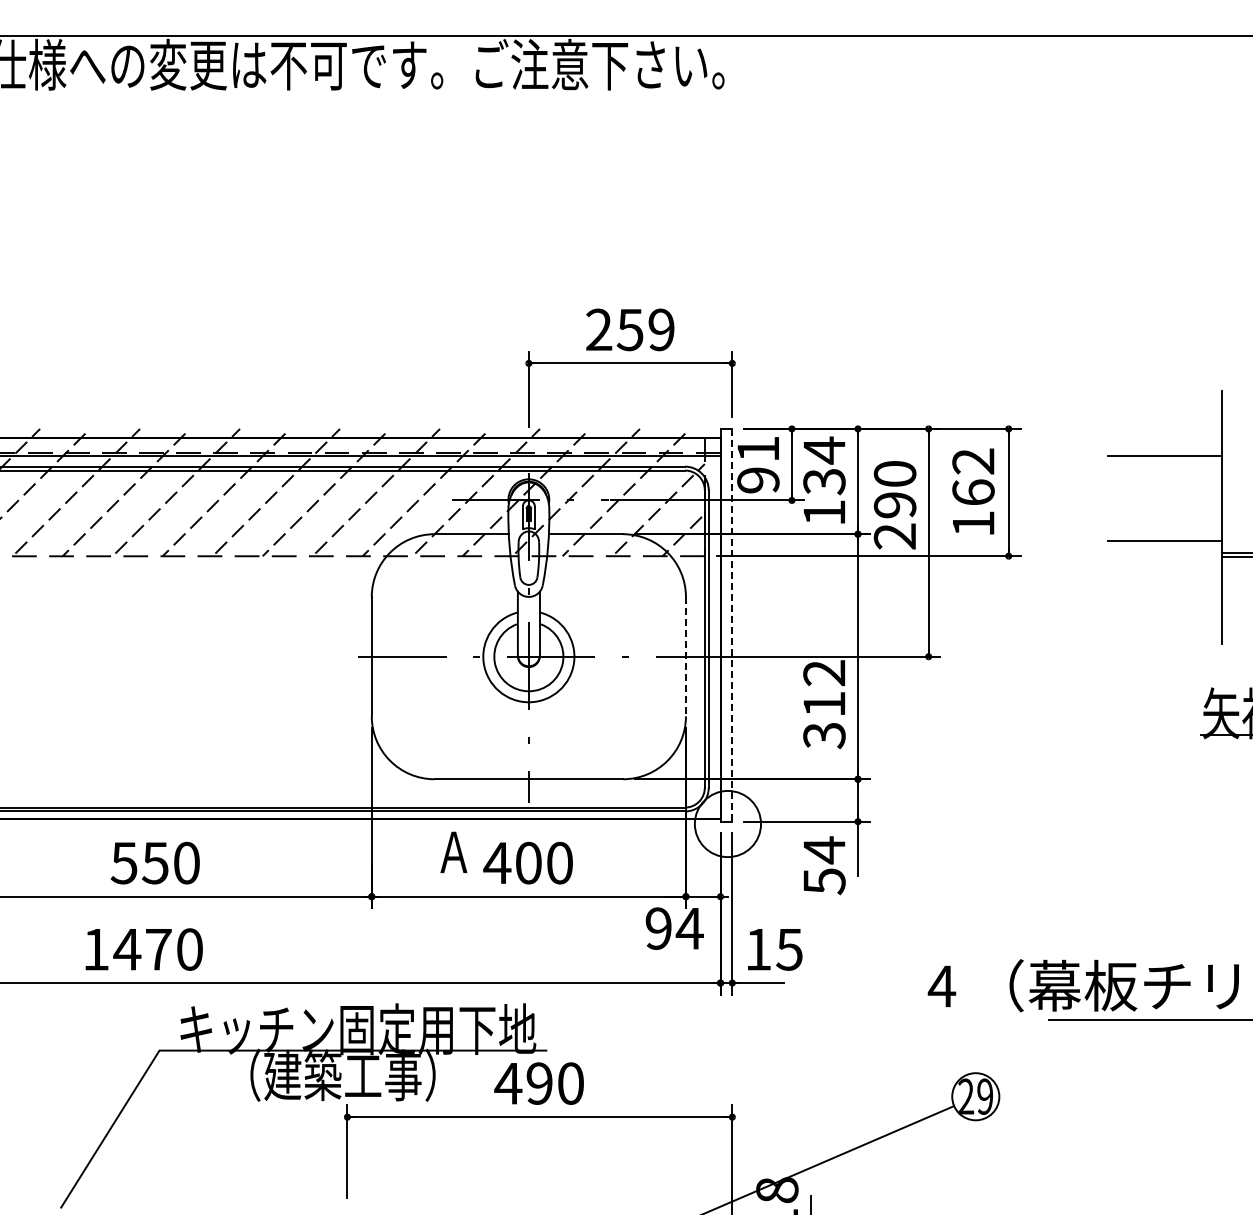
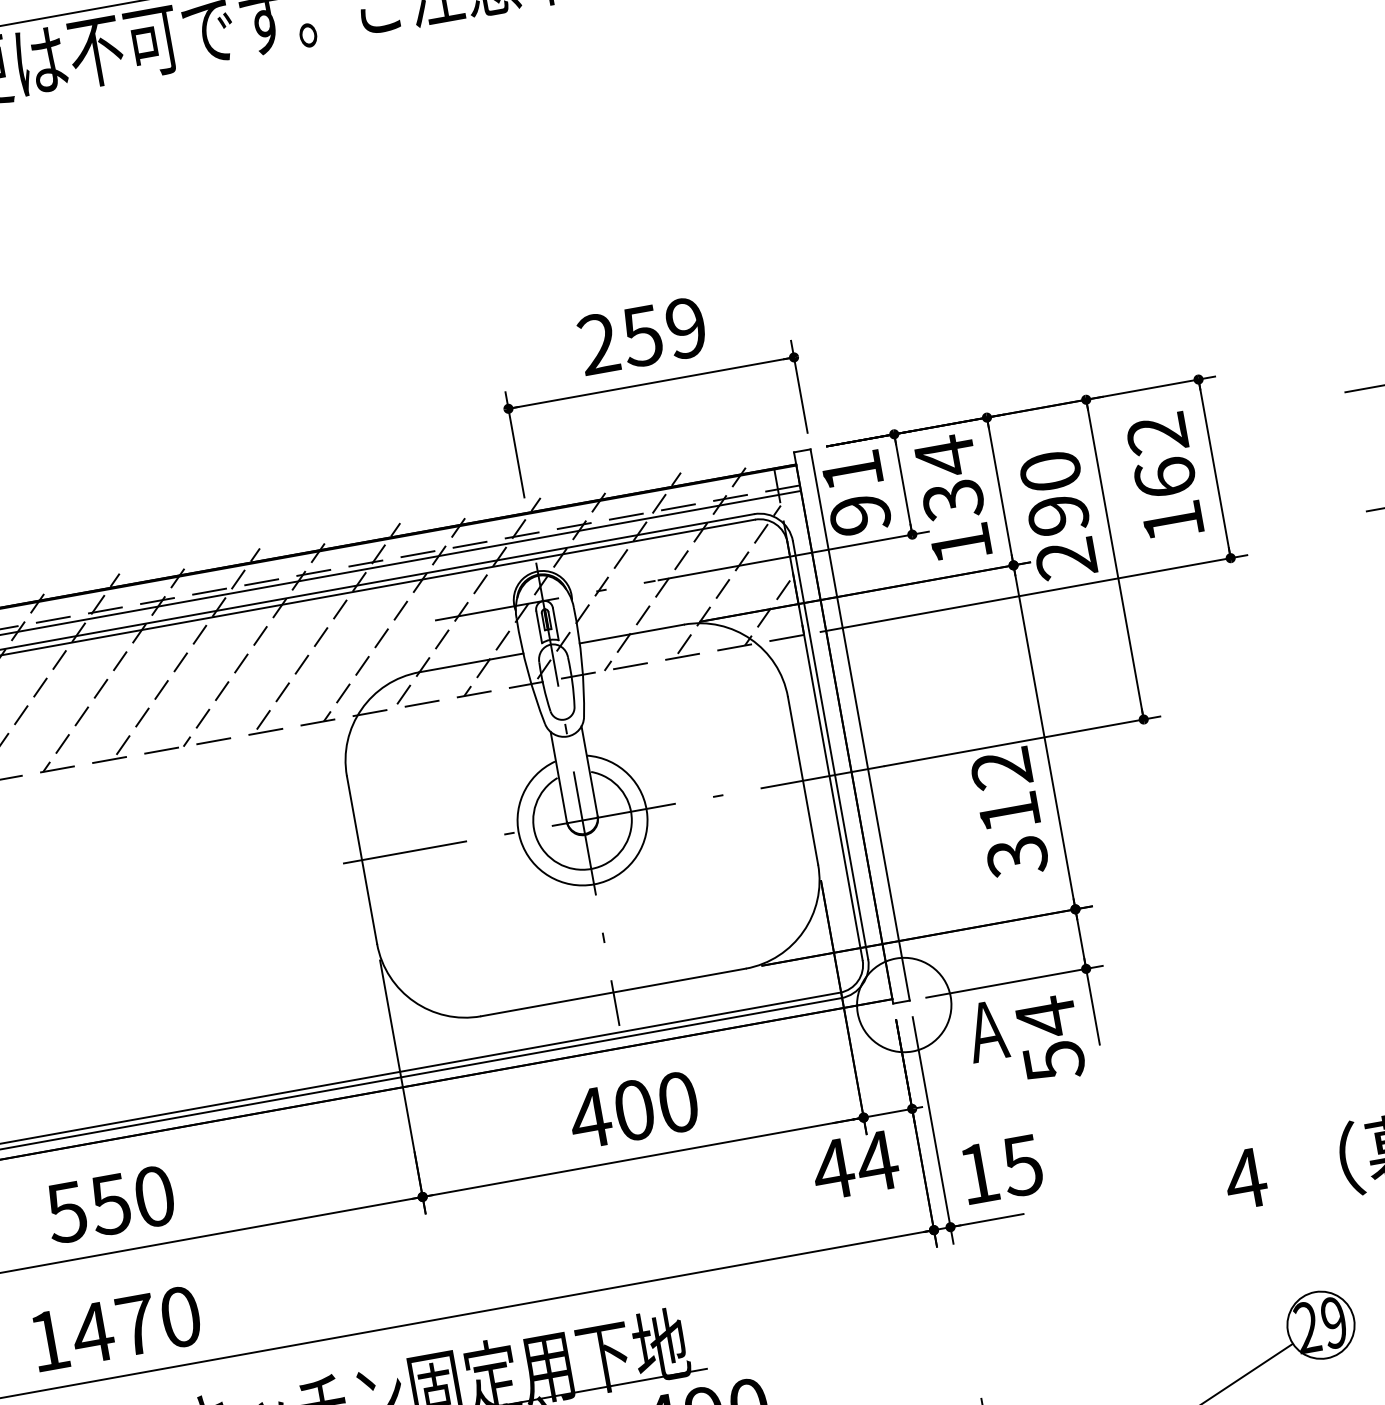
line: (732, 625) -> (860, 725), dashed -> solid
line: (685, 656) -> (802, 780), dashed -> solid
text: (453, 852) -> (986, 1031), moved
text: (658, 928) -> (833, 1169), 94 -> 44

